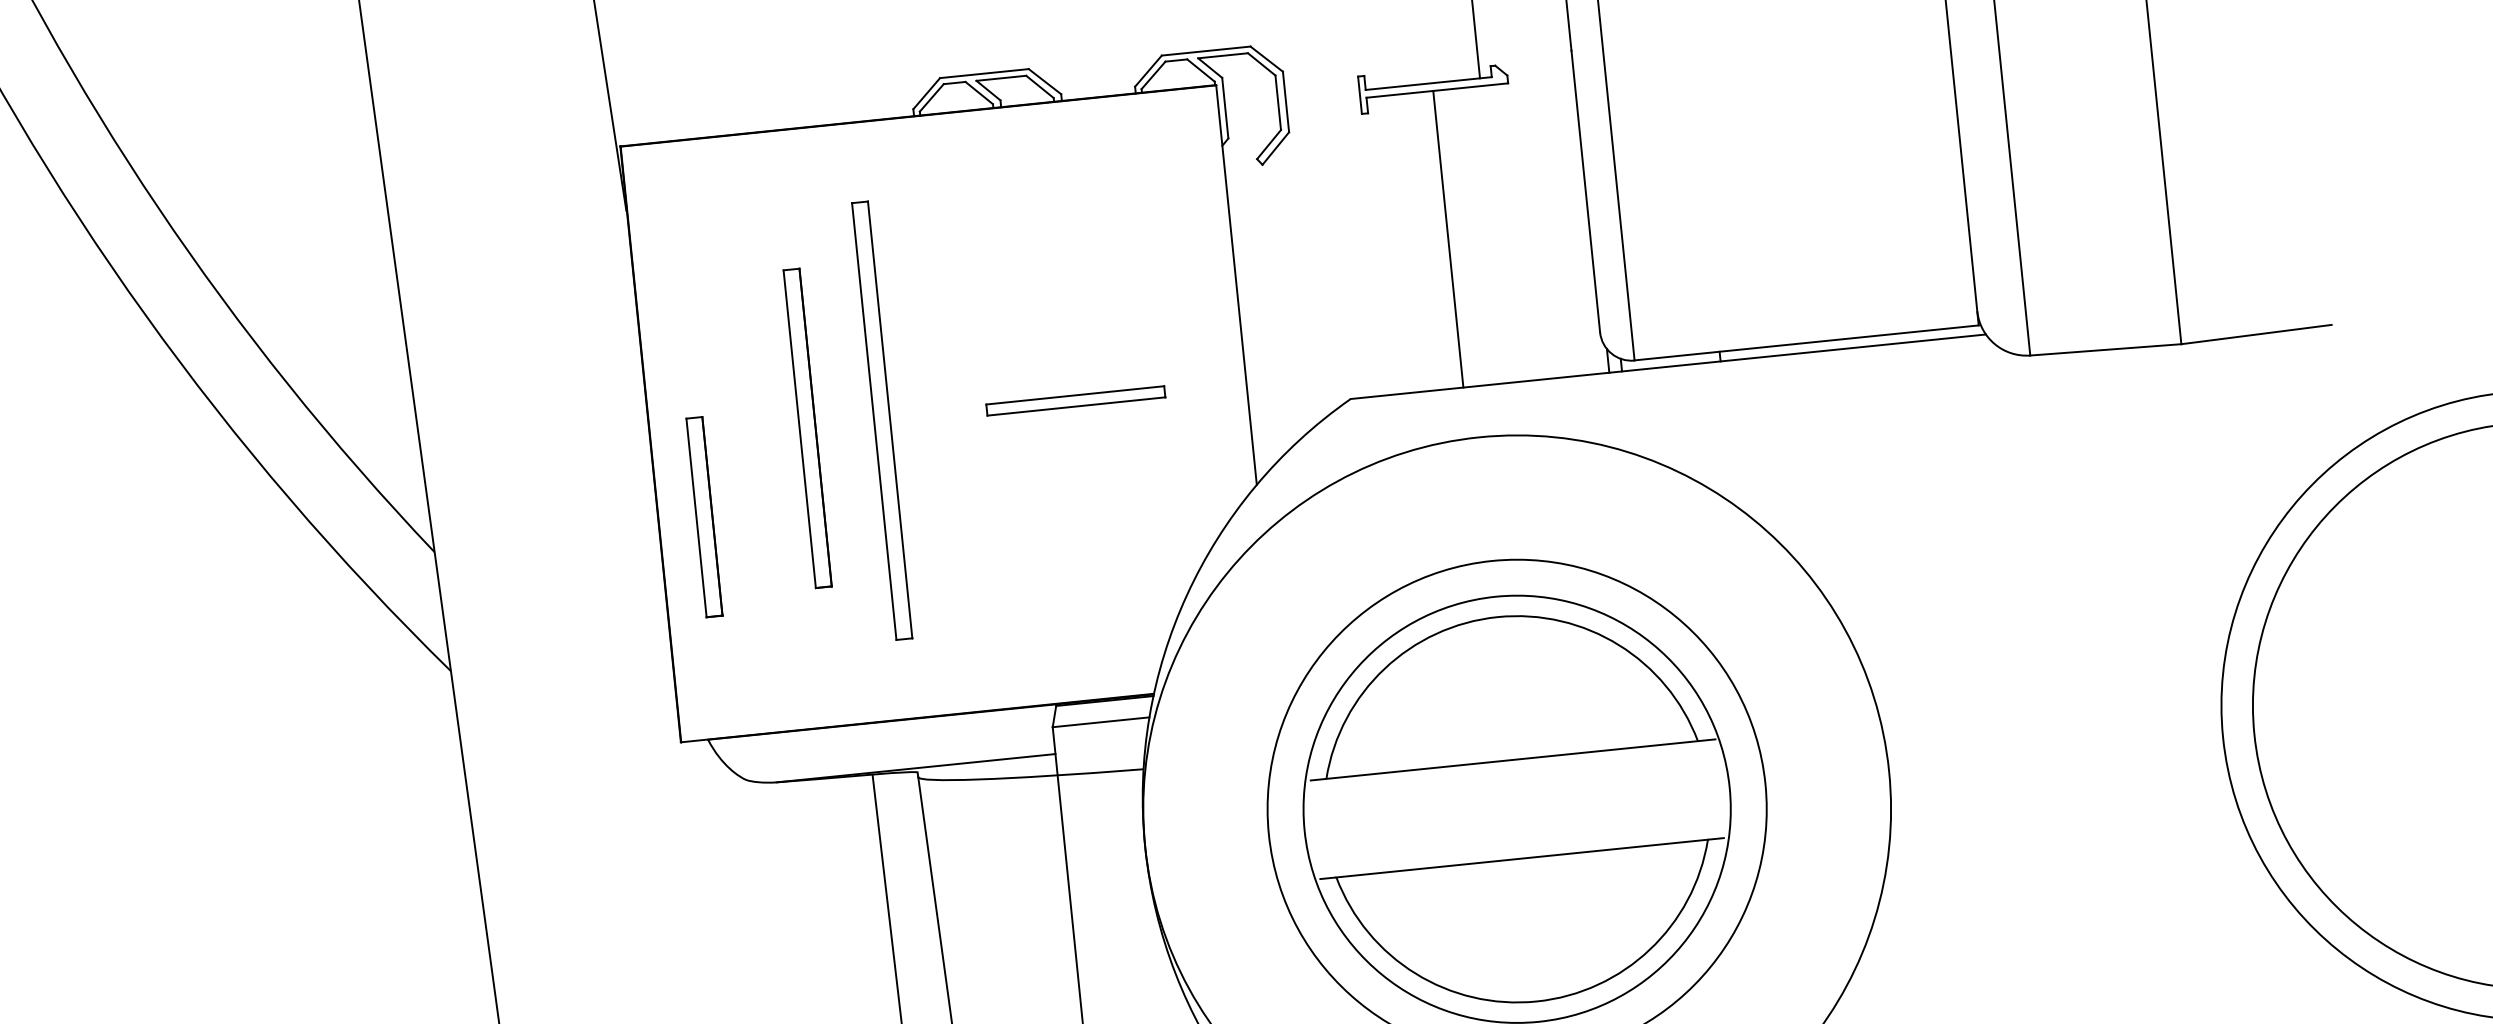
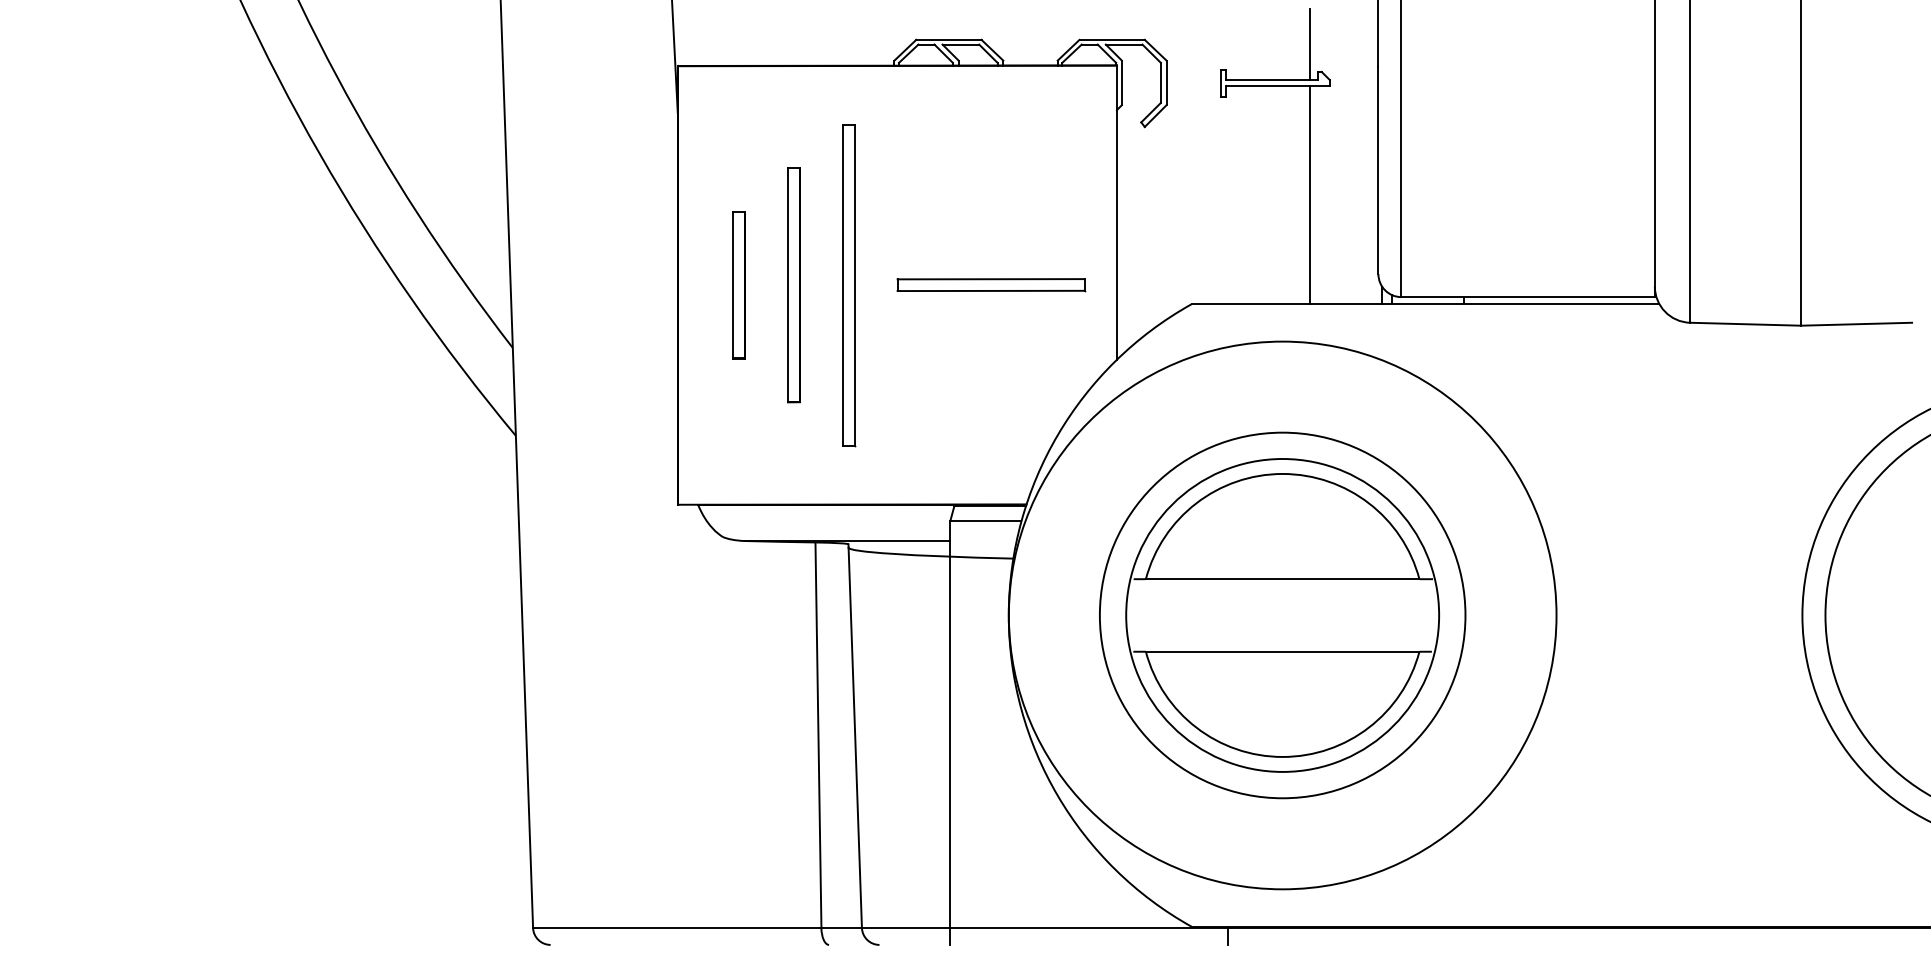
line: (1447, 238) -> (1309, 194), moved
part: (1076, 401) -> (991, 285), size x1.43
part: (703, 517) -> (738, 285), moved

